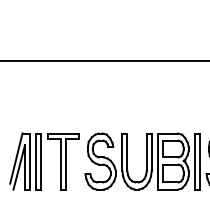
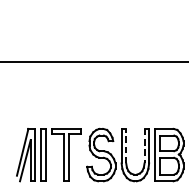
line: (127, 152) -> (126, 146), solid -> dashed
line: (146, 152) -> (144, 146), solid -> dashed

